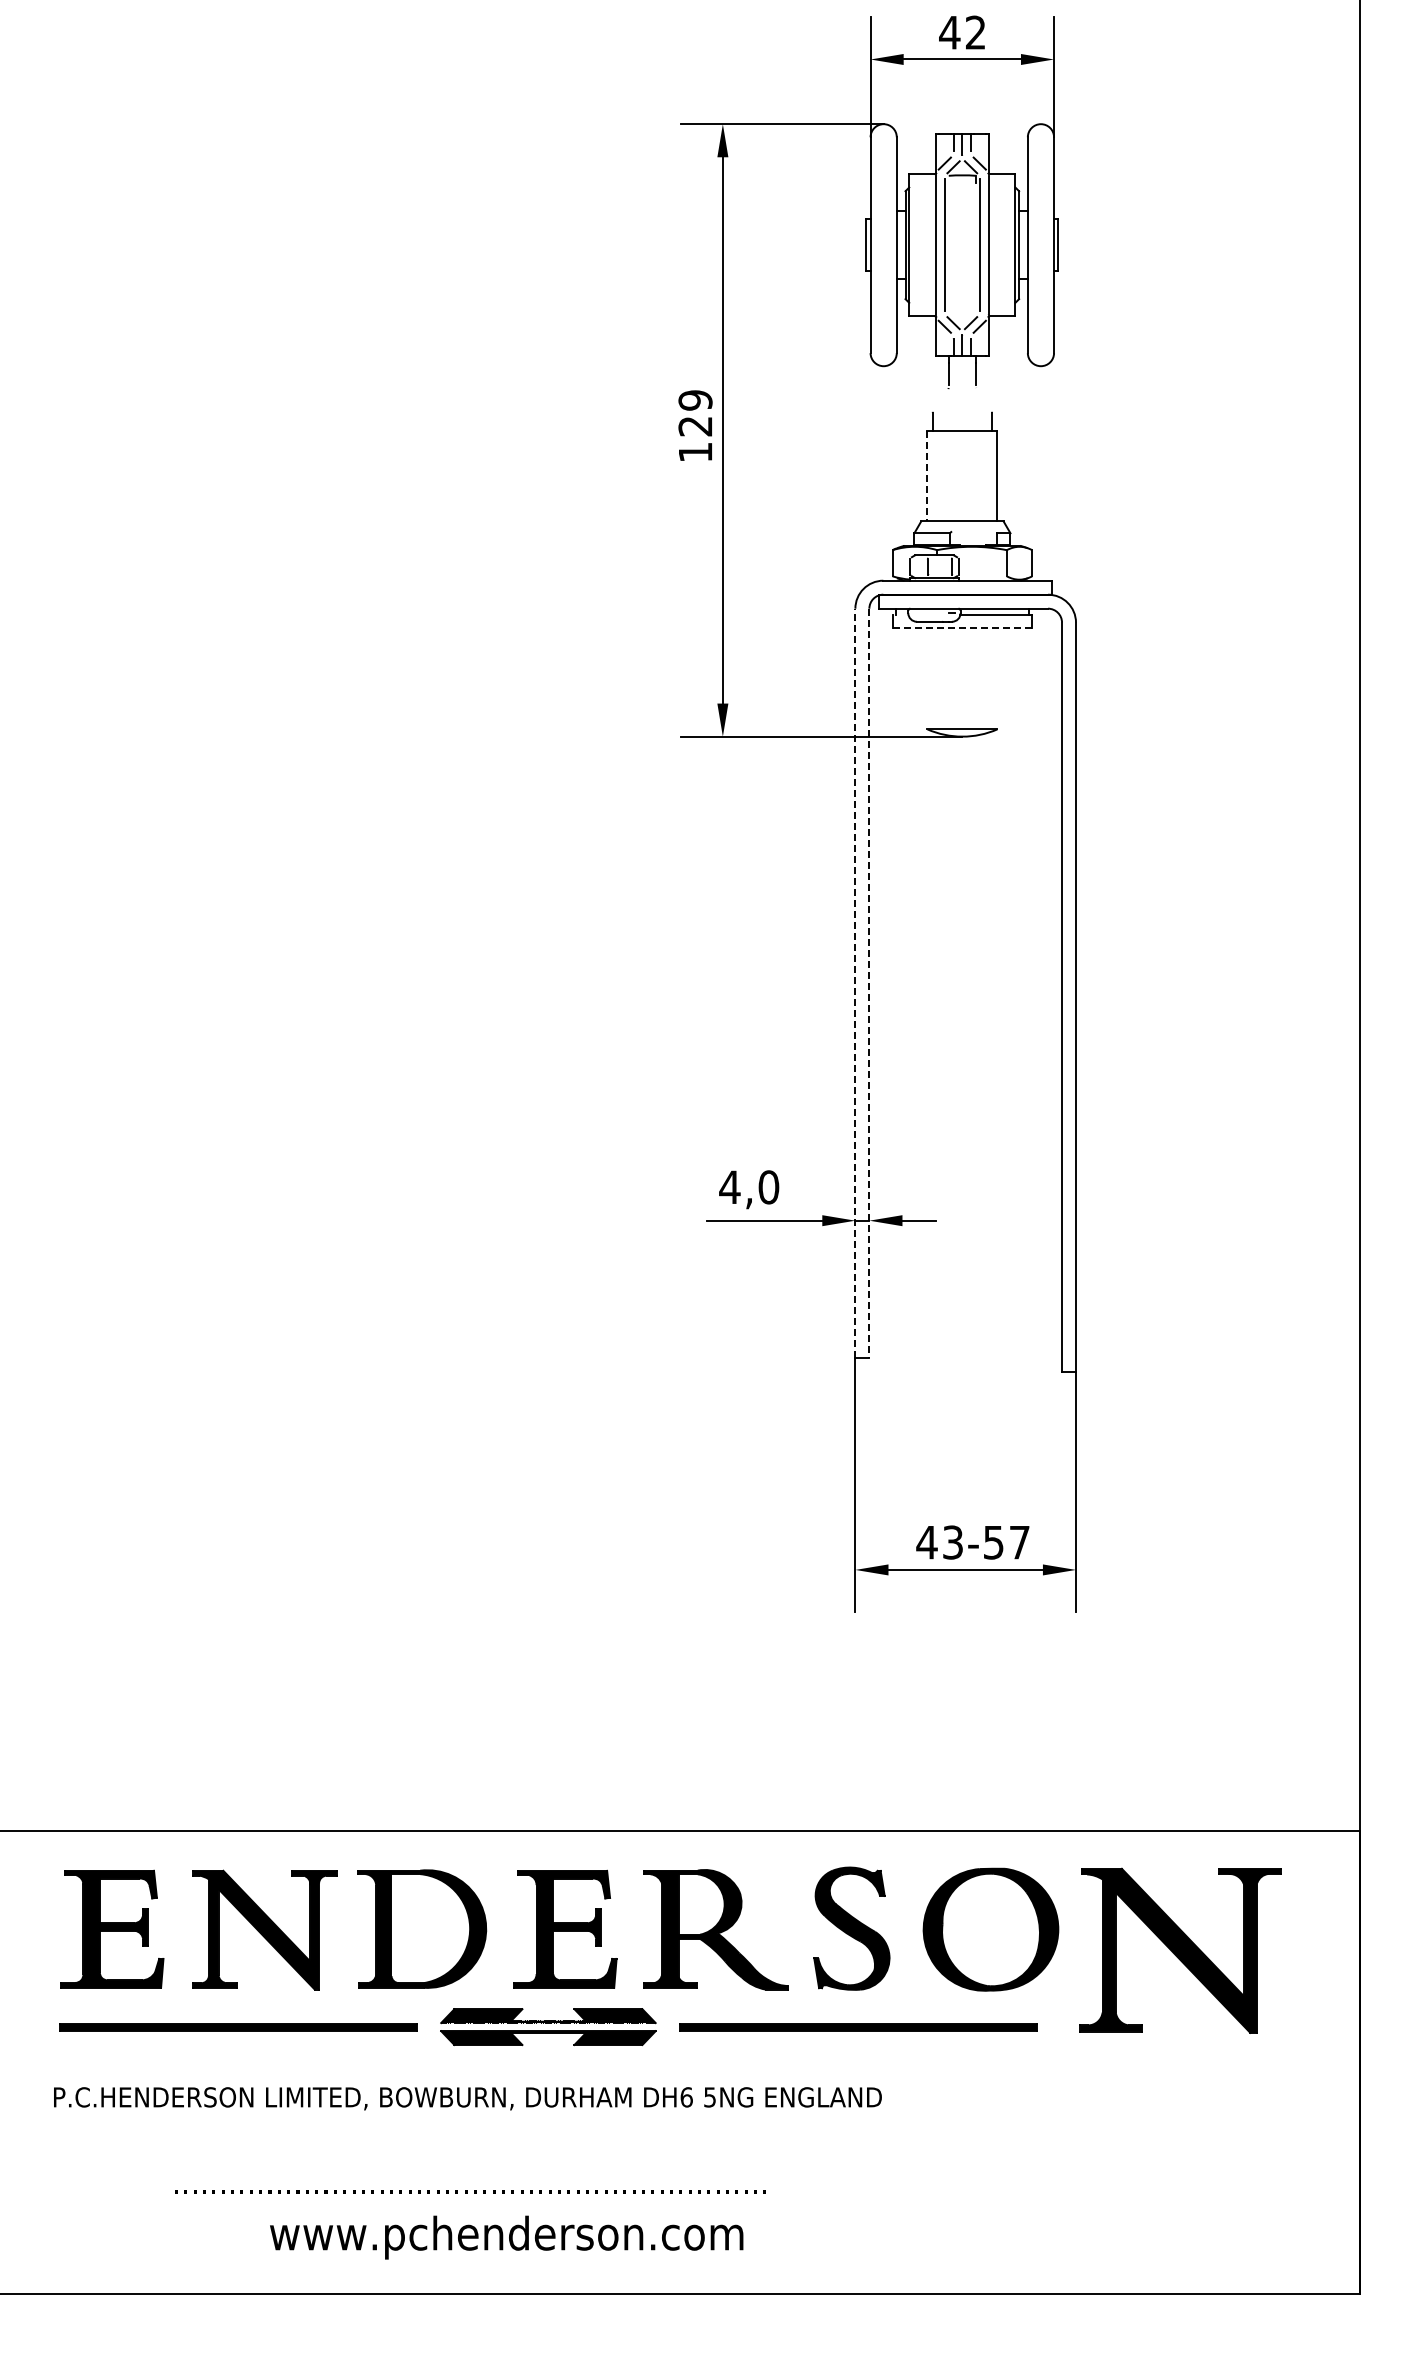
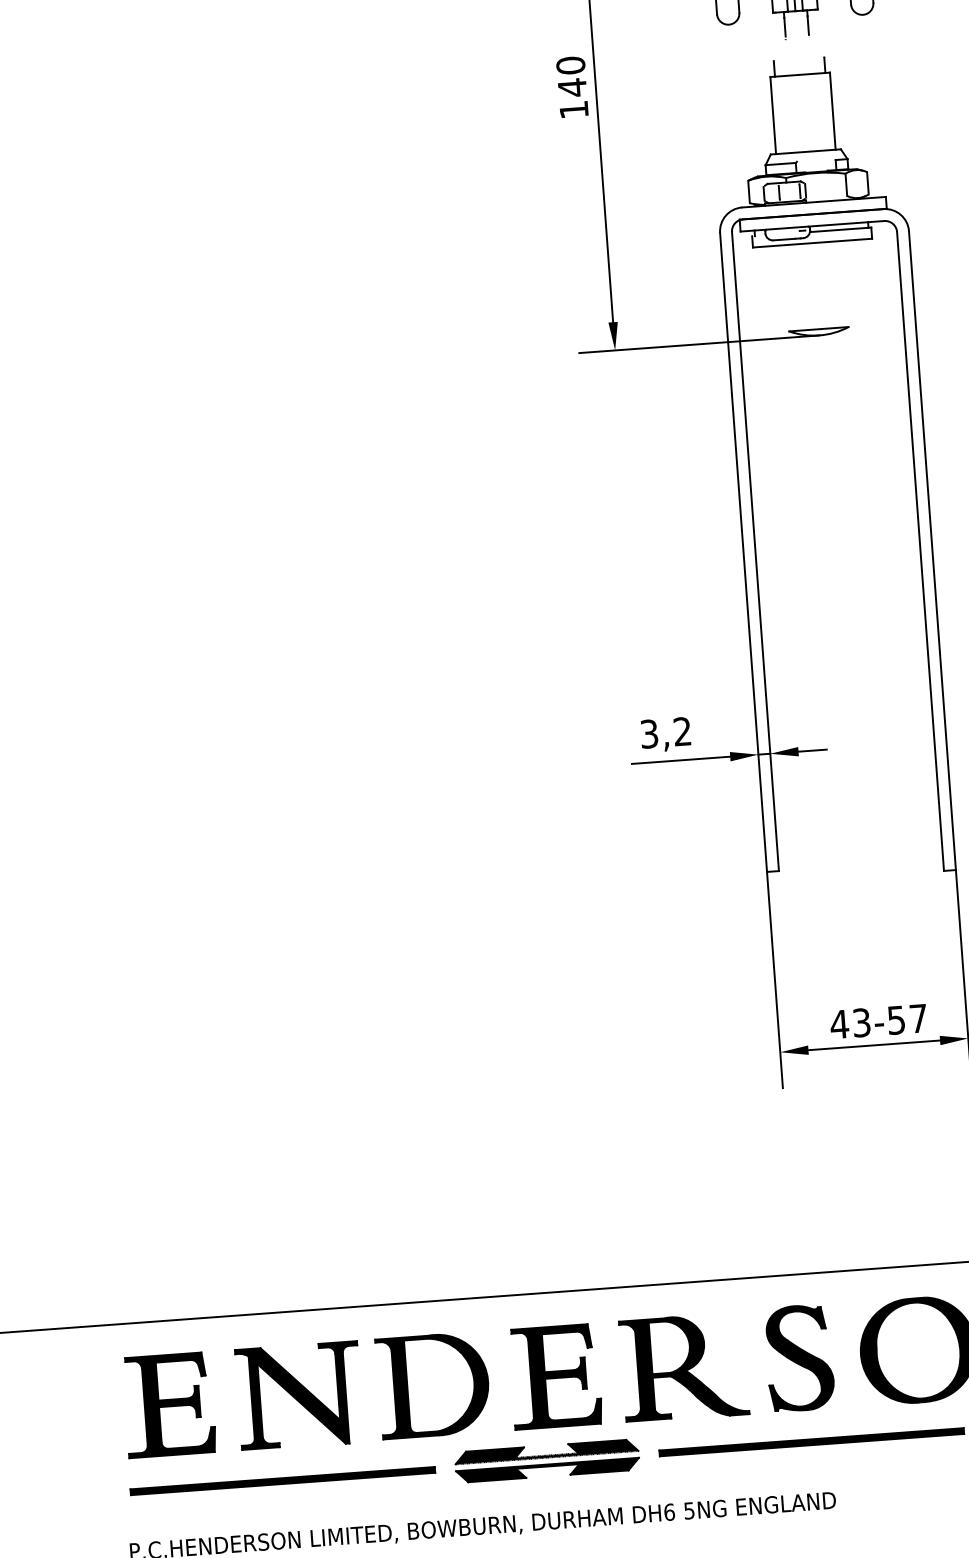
text: (695, 413) -> (571, 76), 129 -> 140
line: (927, 476) -> (773, 115), dashed -> solid
line: (962, 628) -> (812, 243), dashed -> solid
line: (855, 983) -> (743, 552), dashed -> solid
line: (869, 983) -> (755, 551), dashed -> solid
text: (749, 1187) -> (666, 732), 4,0 -> 3,2

